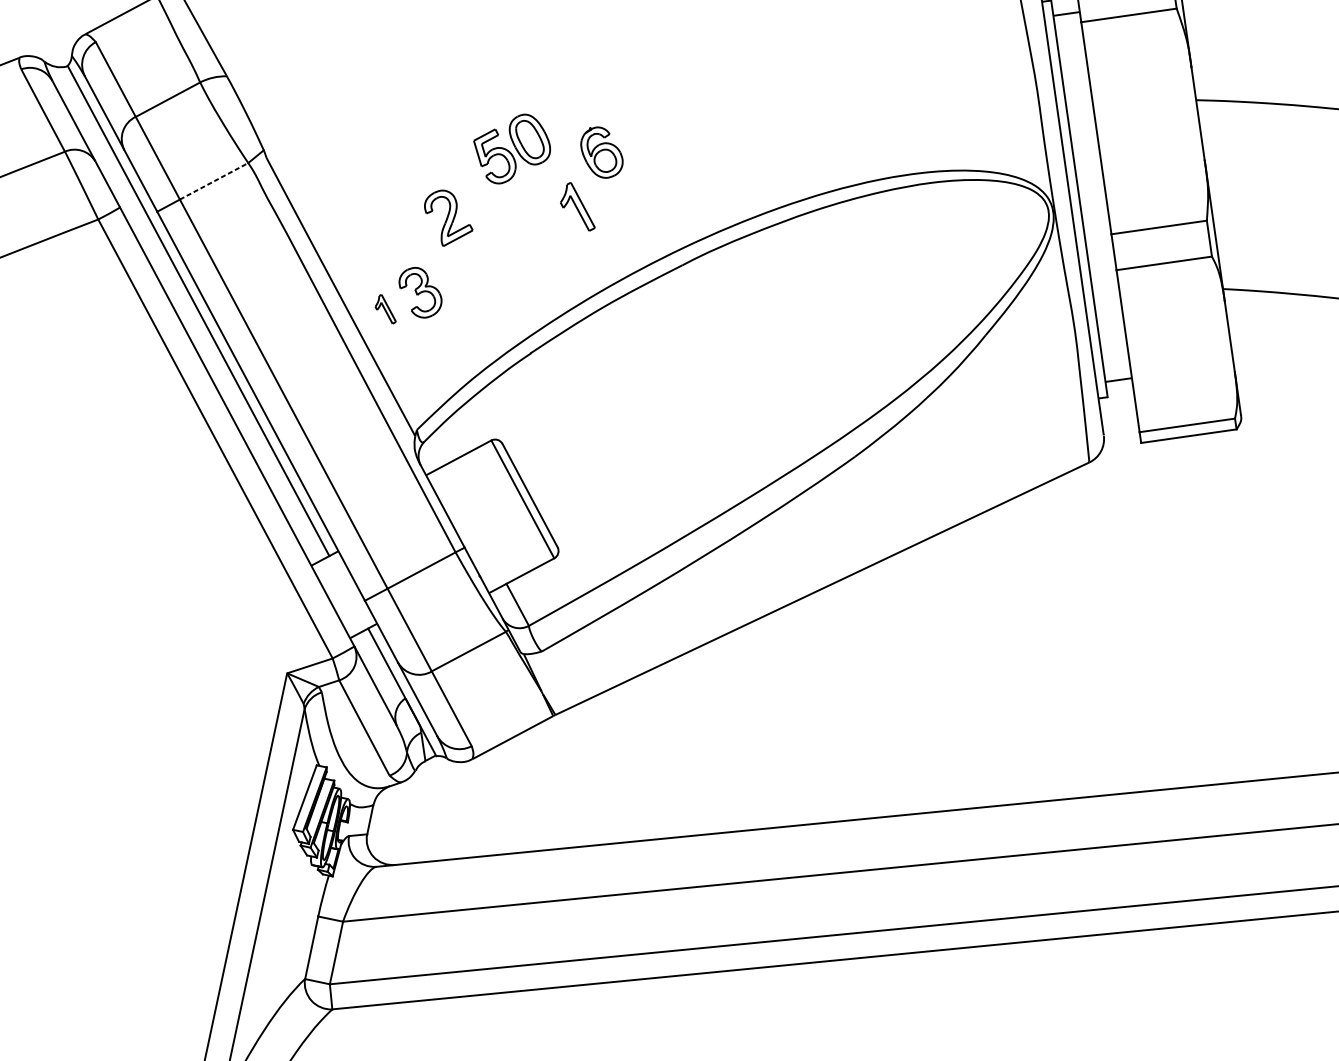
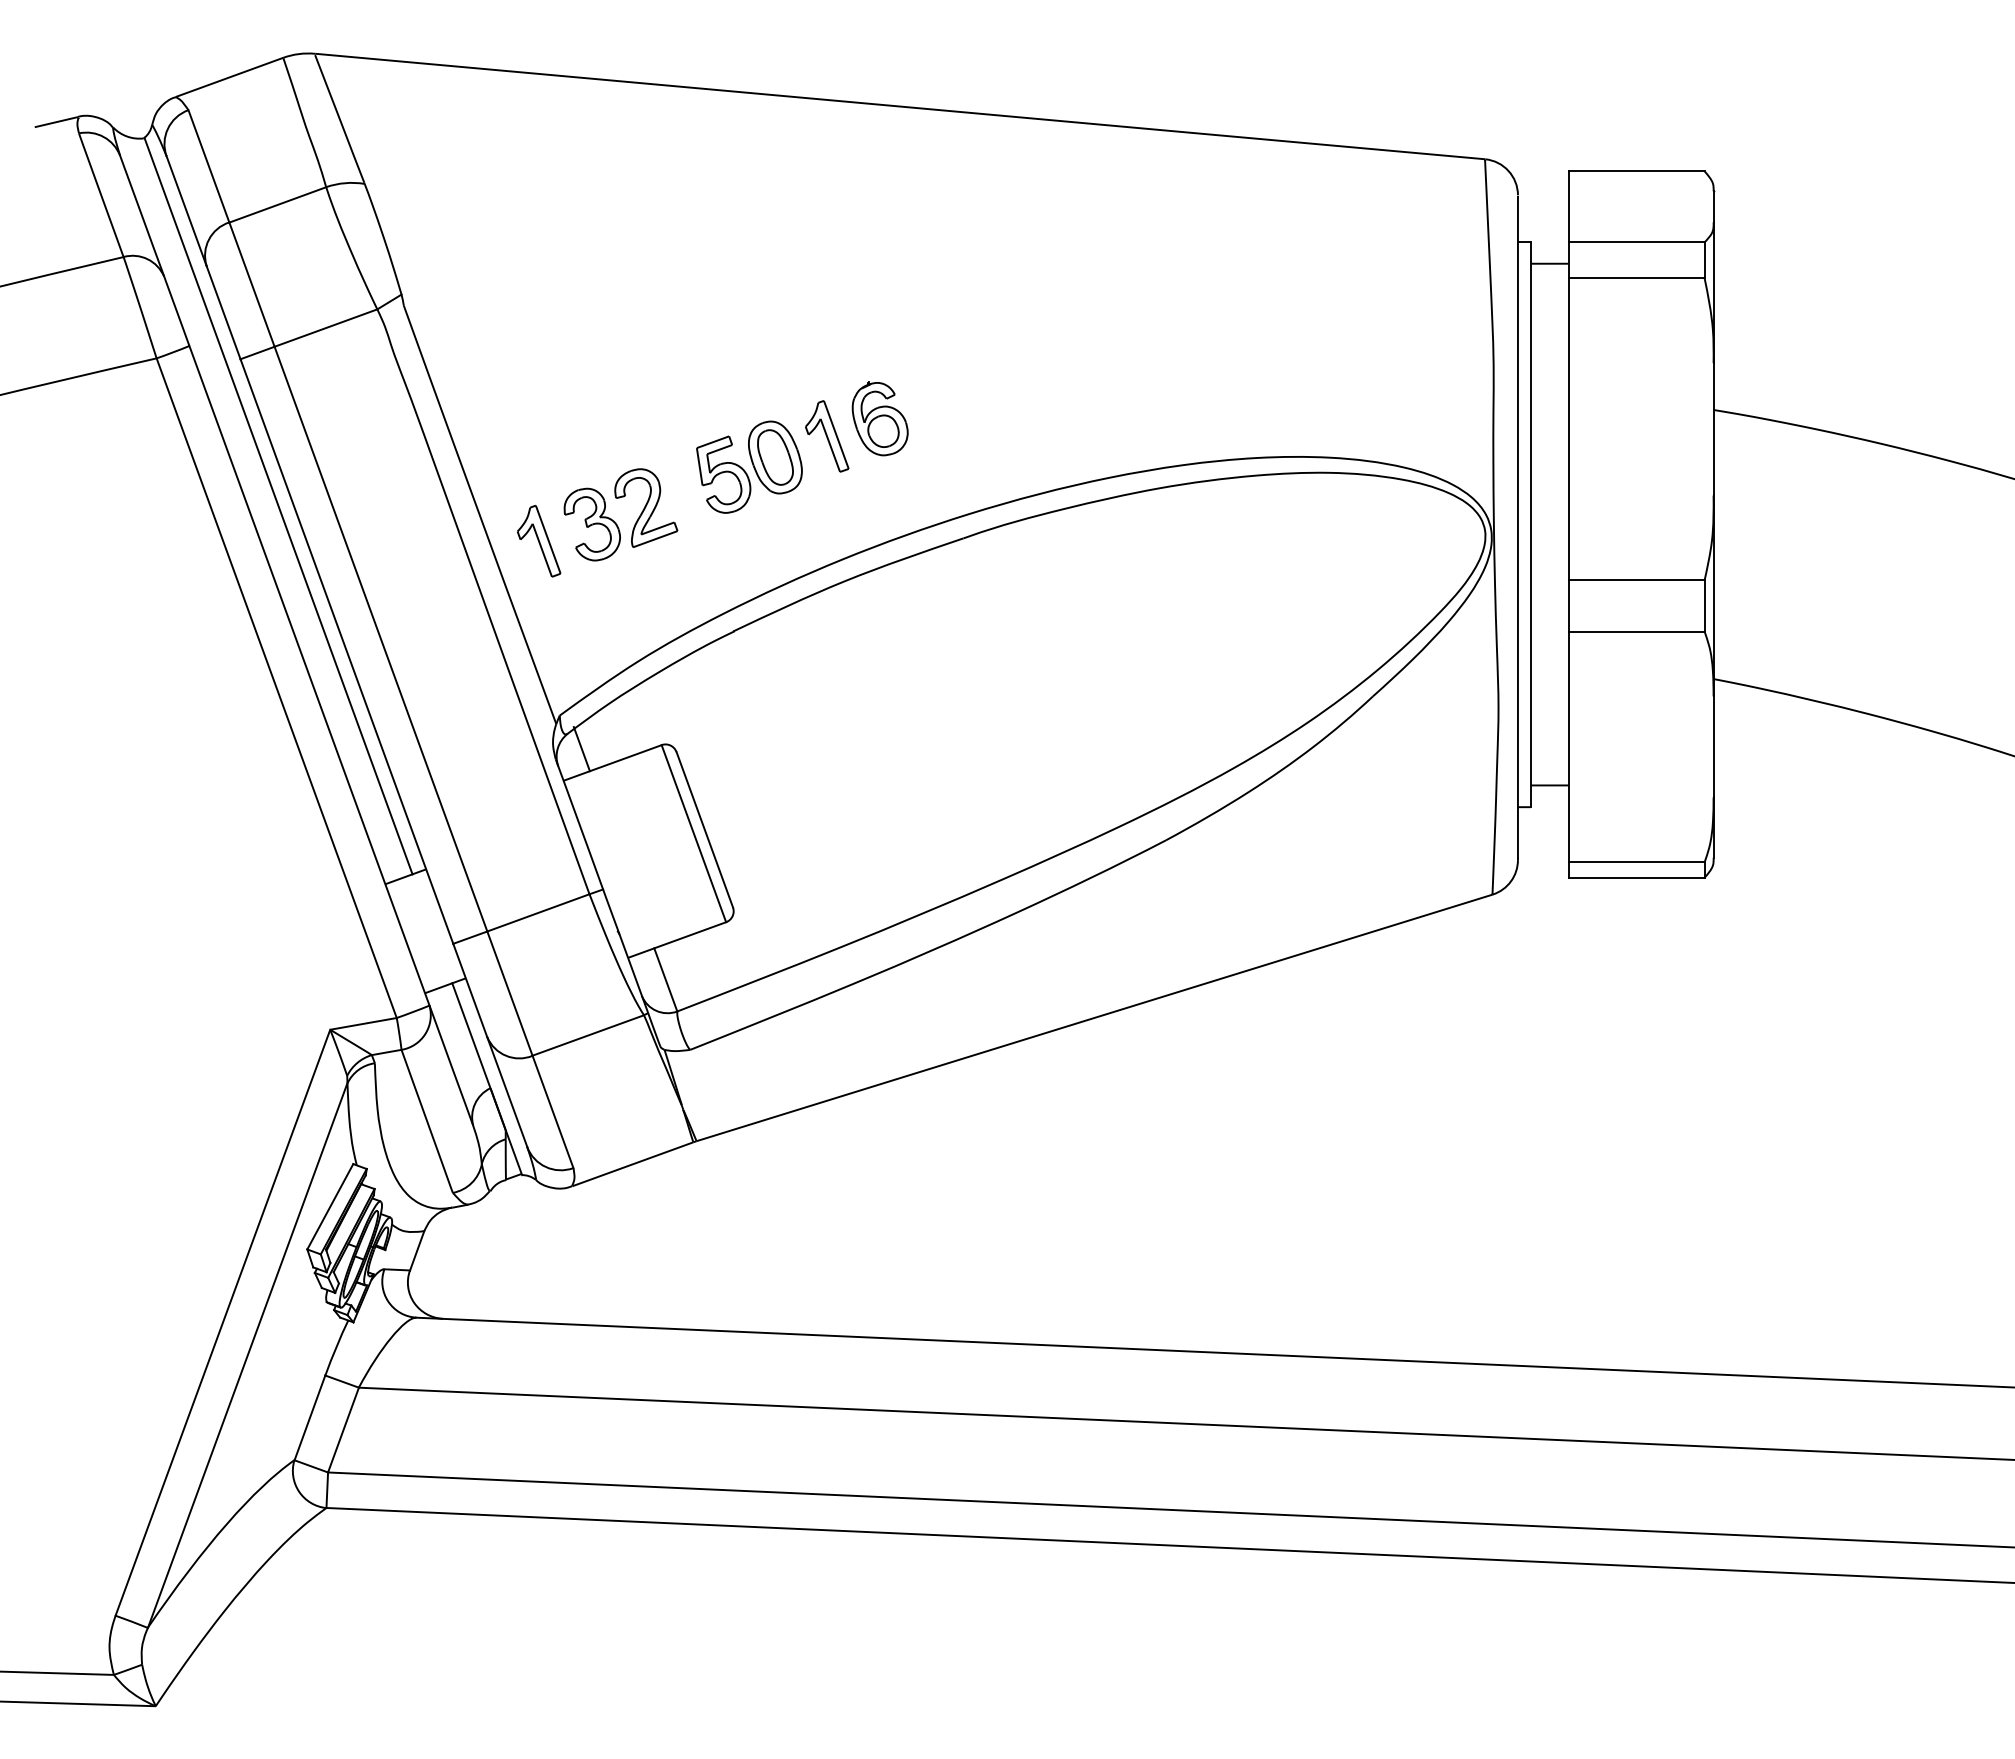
part: (512, 148) -> (749, 466), moved
part: (601, 152) -> (879, 418), moved
line: (213, 181) -> (325, 328), dashed -> solid
part: (448, 216) -> (646, 507), moved
part: (385, 309) -> (539, 540), size x1.67
line: (435, 451) -> (581, 749), added

